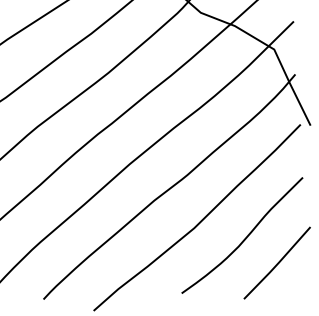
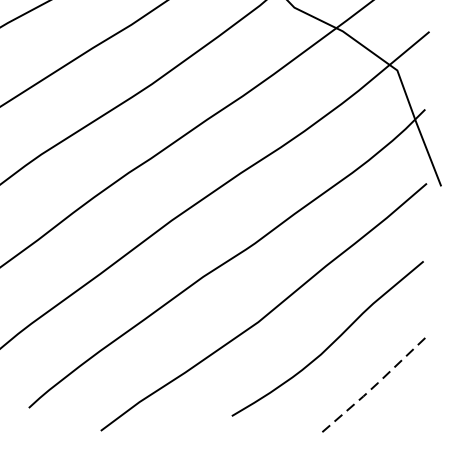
line: (277, 263) -> (375, 384), solid -> dashed

